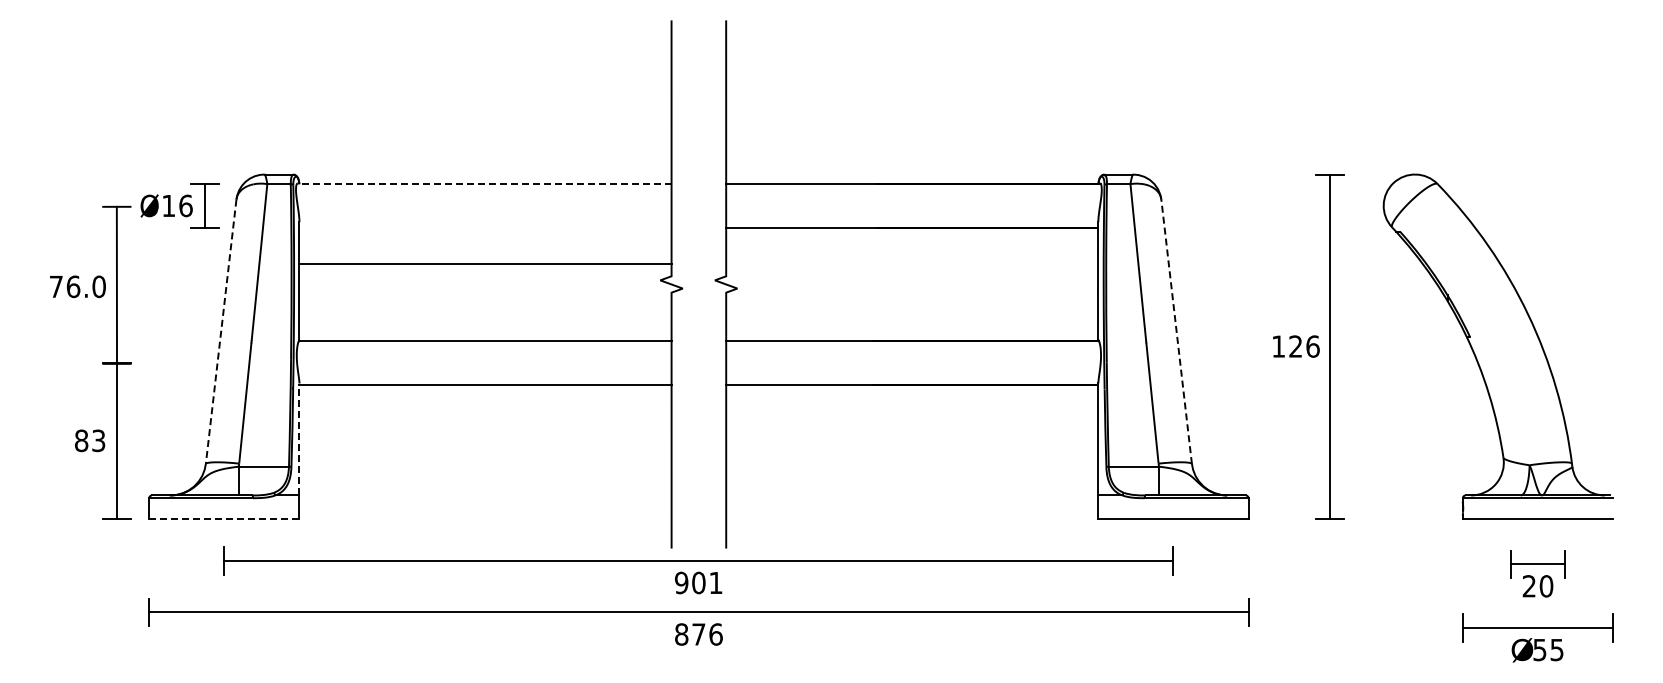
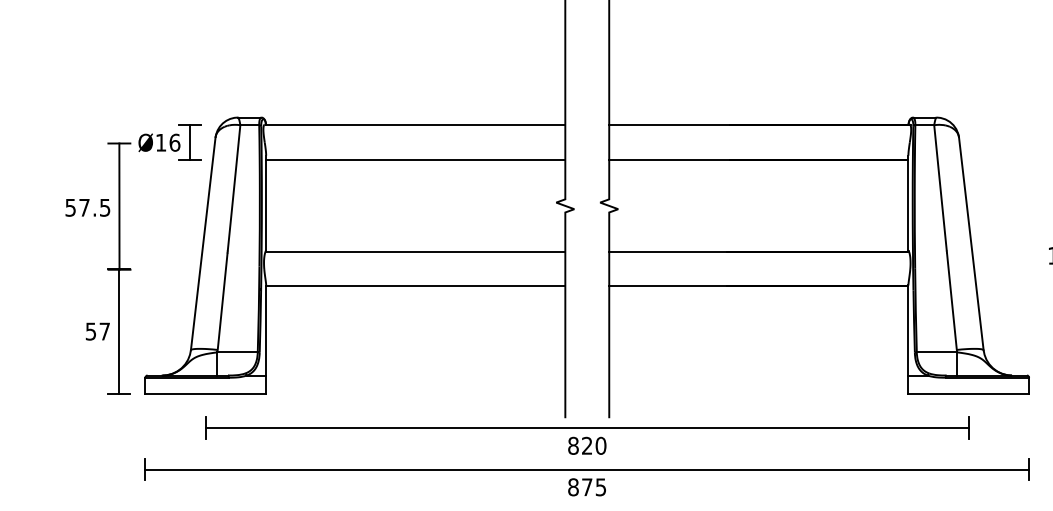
line: (484, 184) -> (414, 125), dashed -> solid
line: (485, 263) -> (415, 160), moved
text: (77, 286) -> (87, 207), 76.0 -> 57.5
line: (1176, 331) -> (971, 243), dashed -> solid
line: (221, 332) -> (203, 244), dashed -> solid
line: (299, 439) -> (266, 330), dashed -> solid
text: (90, 440) -> (98, 331), 83 -> 57
line: (223, 518) -> (205, 394), dashed -> solid
text: (698, 582) -> (586, 445), 901 -> 820
text: (715, 634) -> (600, 487), 876 -> 875

